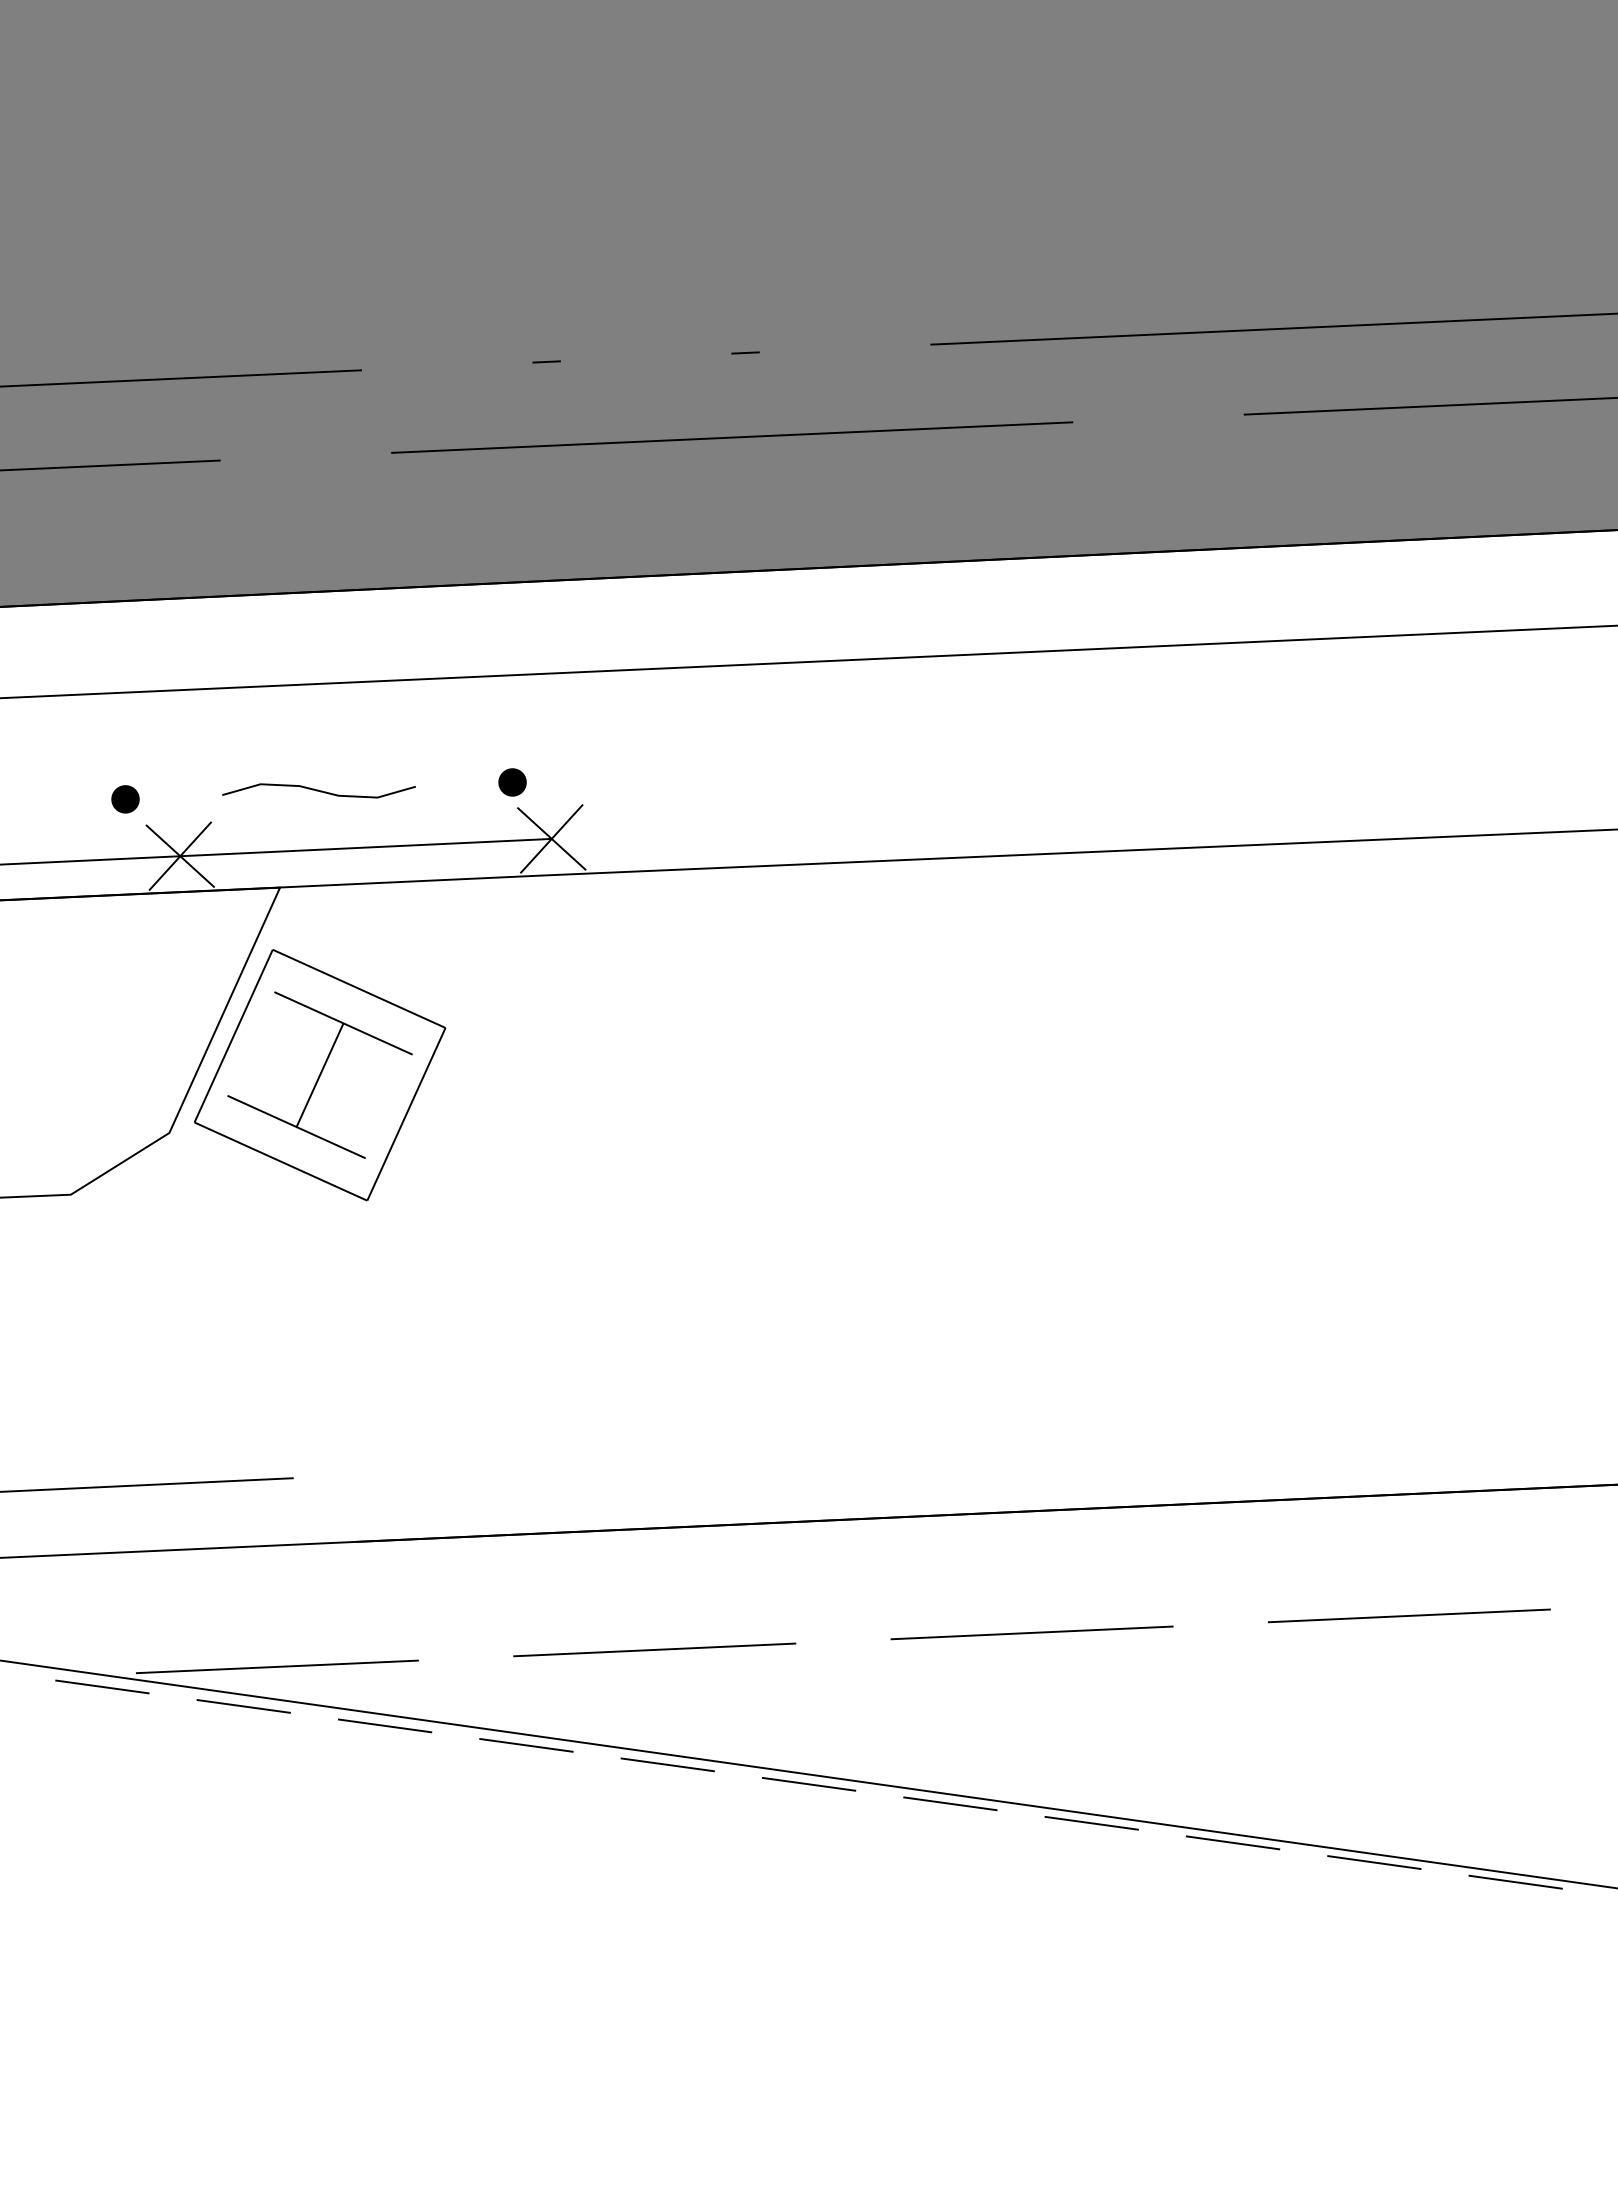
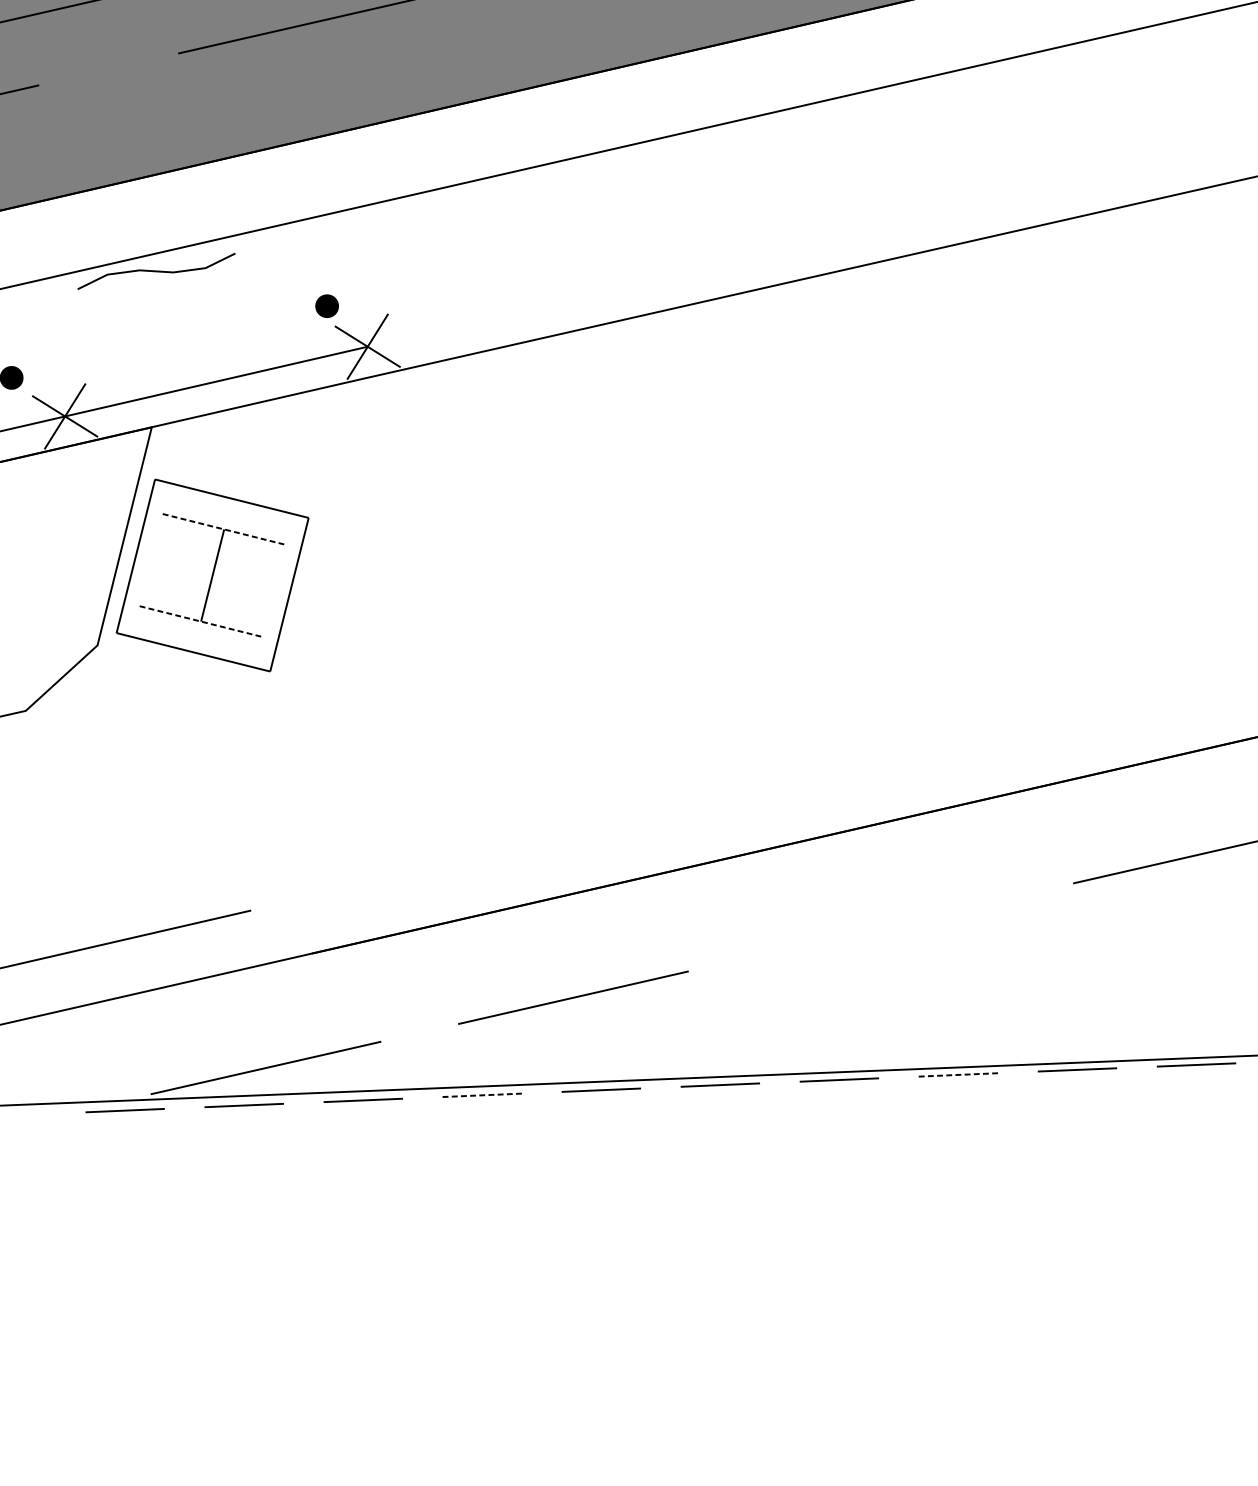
curve: (318, 790) -> (156, 271), moved
line: (343, 1023) -> (224, 529), solid -> dashed
line: (296, 1127) -> (201, 621), solid -> dashed
line: (1031, 1632) -> (880, 927), removed
line: (526, 1745) -> (482, 1095), solid -> dashed
line: (1091, 1823) -> (958, 1075), solid -> dashed

